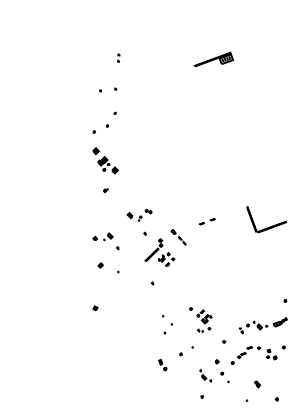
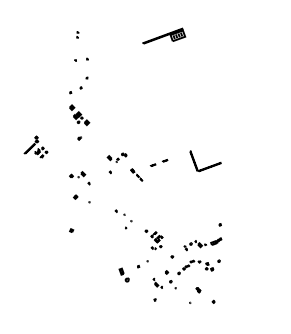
part: (118, 57) -> (77, 34), moved
part: (214, 58) -> (164, 35), size x1.4
part: (138, 214) -> (116, 157), moved
part: (206, 221) -> (158, 162), size x1.4
part: (159, 251) -> (35, 146), moved
part: (166, 324) -> (127, 221), moved
part: (163, 364) -> (124, 274), size x1.6

